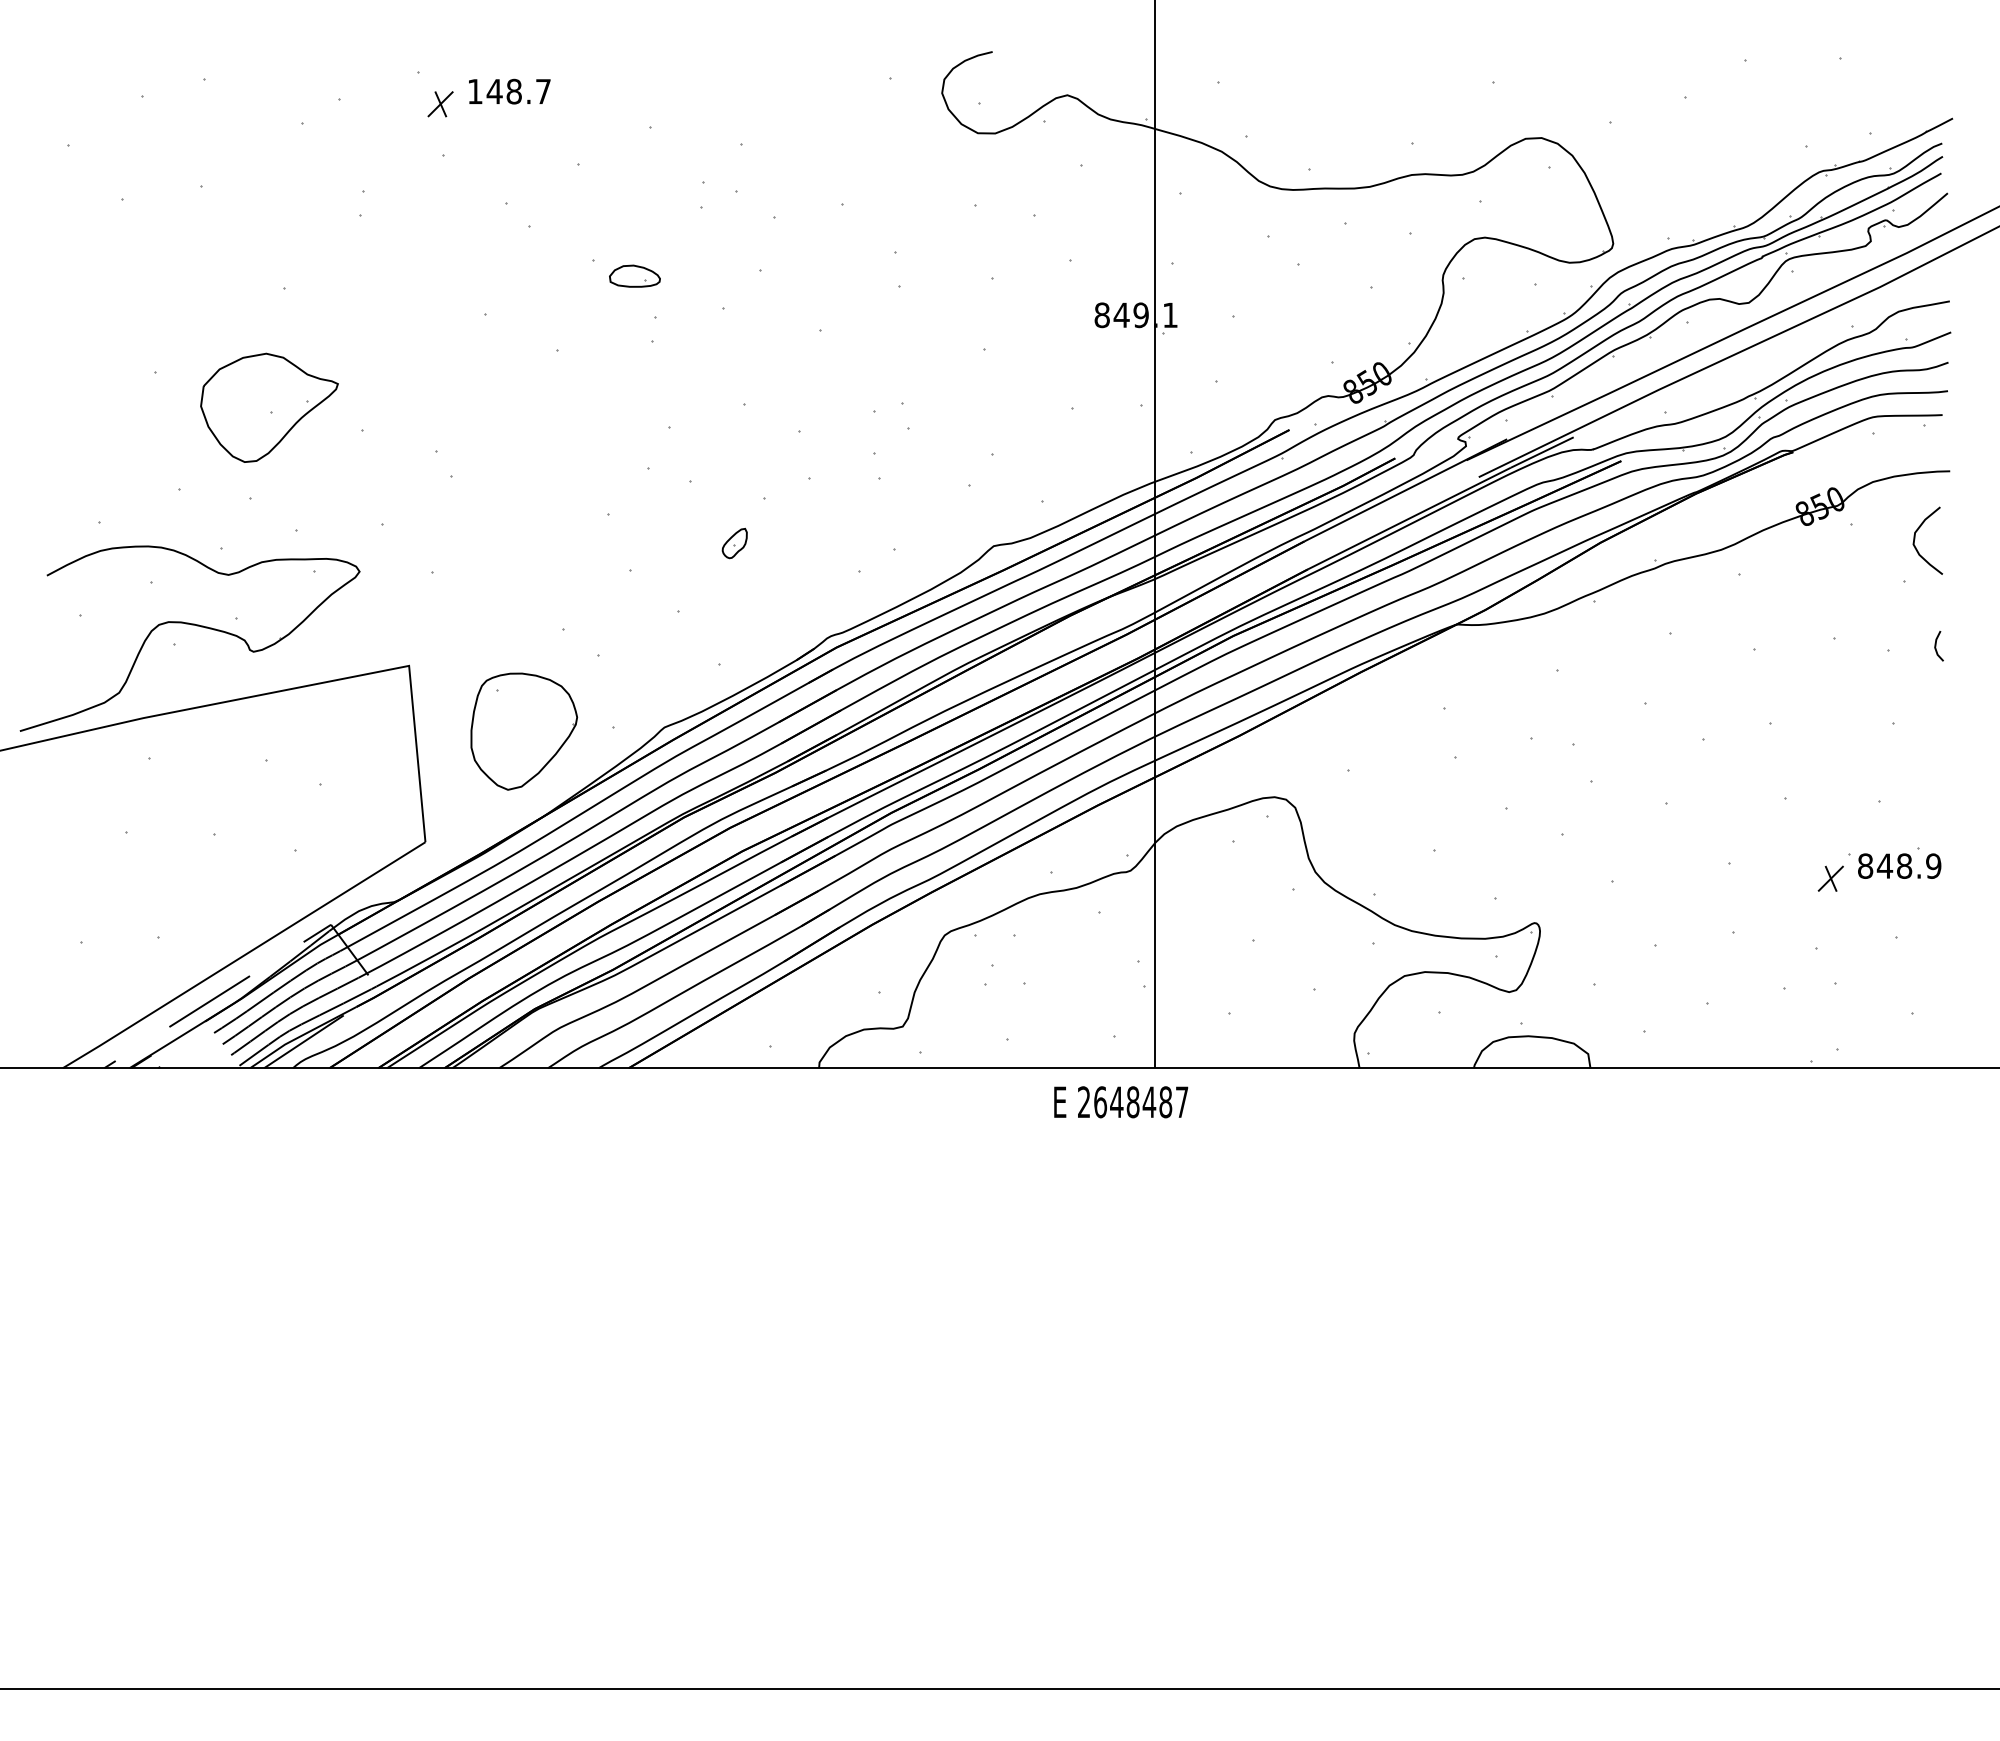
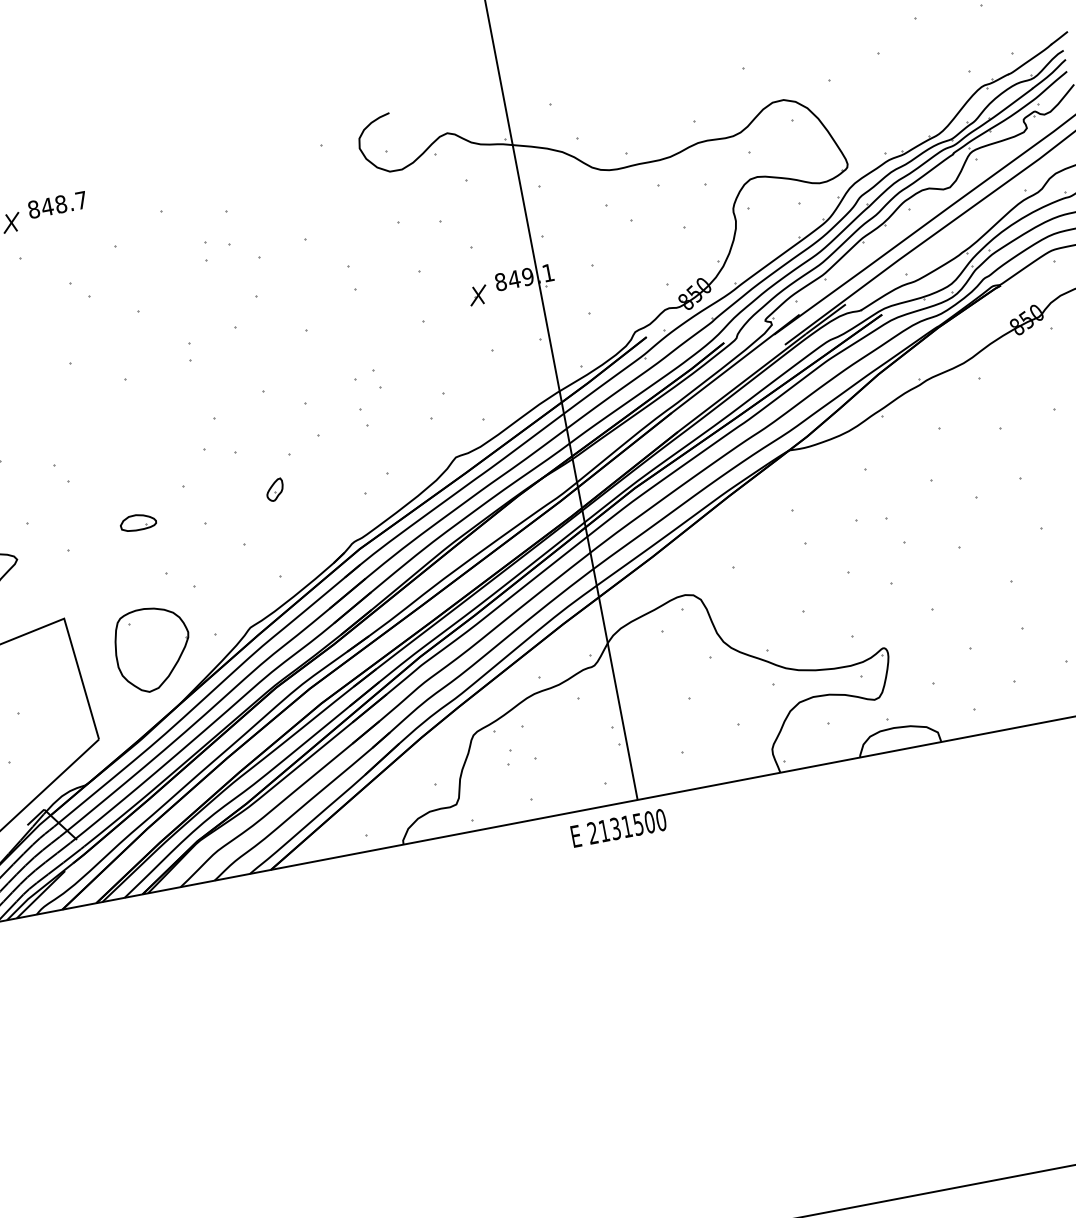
text: (474, 91) -> (33, 209), 148.7 -> 848.7
part: (634, 275) -> (137, 521), moved
part: (1067, 327) -> (478, 295), added
text: (1141, 1102) -> (632, 825), 2648487 -> 2131500

